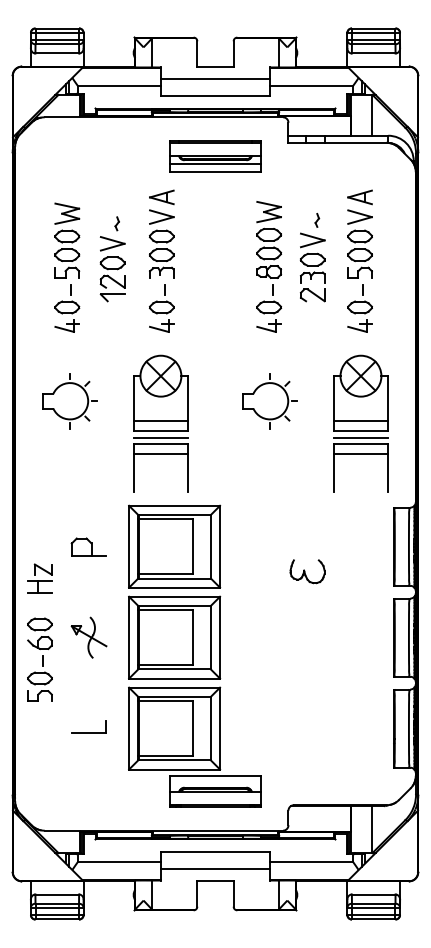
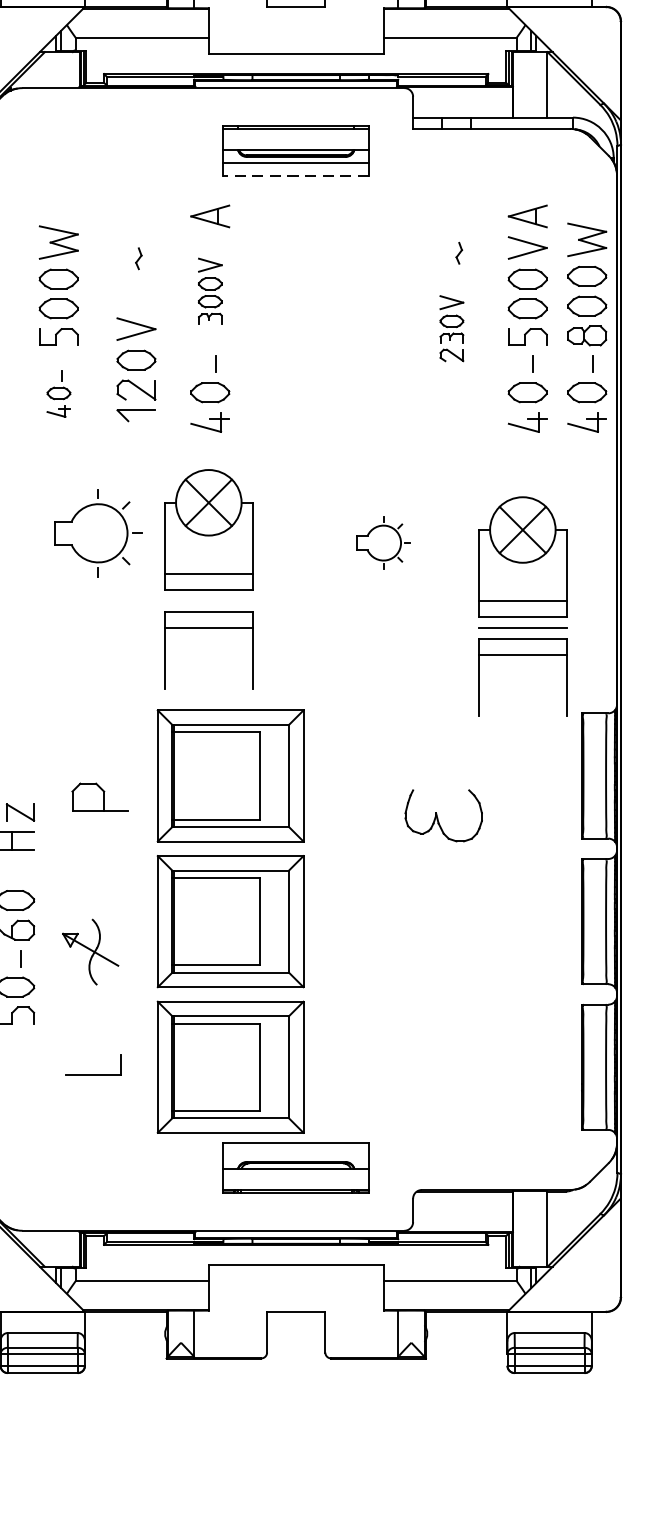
line: (215, 79) -> (296, 27), removed
line: (215, 172) -> (296, 176), solid -> dashed
part: (161, 243) -> (209, 290), size x0.6
part: (268, 266) -> (586, 327), moved
part: (312, 267) -> (451, 328), size x0.6
part: (112, 269) -> (136, 370), moved
part: (67, 308) -> (59, 394), size x0.6
part: (69, 401) -> (97, 533), moved
part: (269, 401) -> (382, 543), size x0.6
part: (360, 423) -> (522, 605), moved
line: (160, 437) -> (208, 600), removed
part: (88, 546) -> (99, 796), moved
part: (307, 571) -> (443, 815), size x1.4
part: (88, 637) -> (89, 951), moved
line: (215, 868) -> (296, 1291), removed

